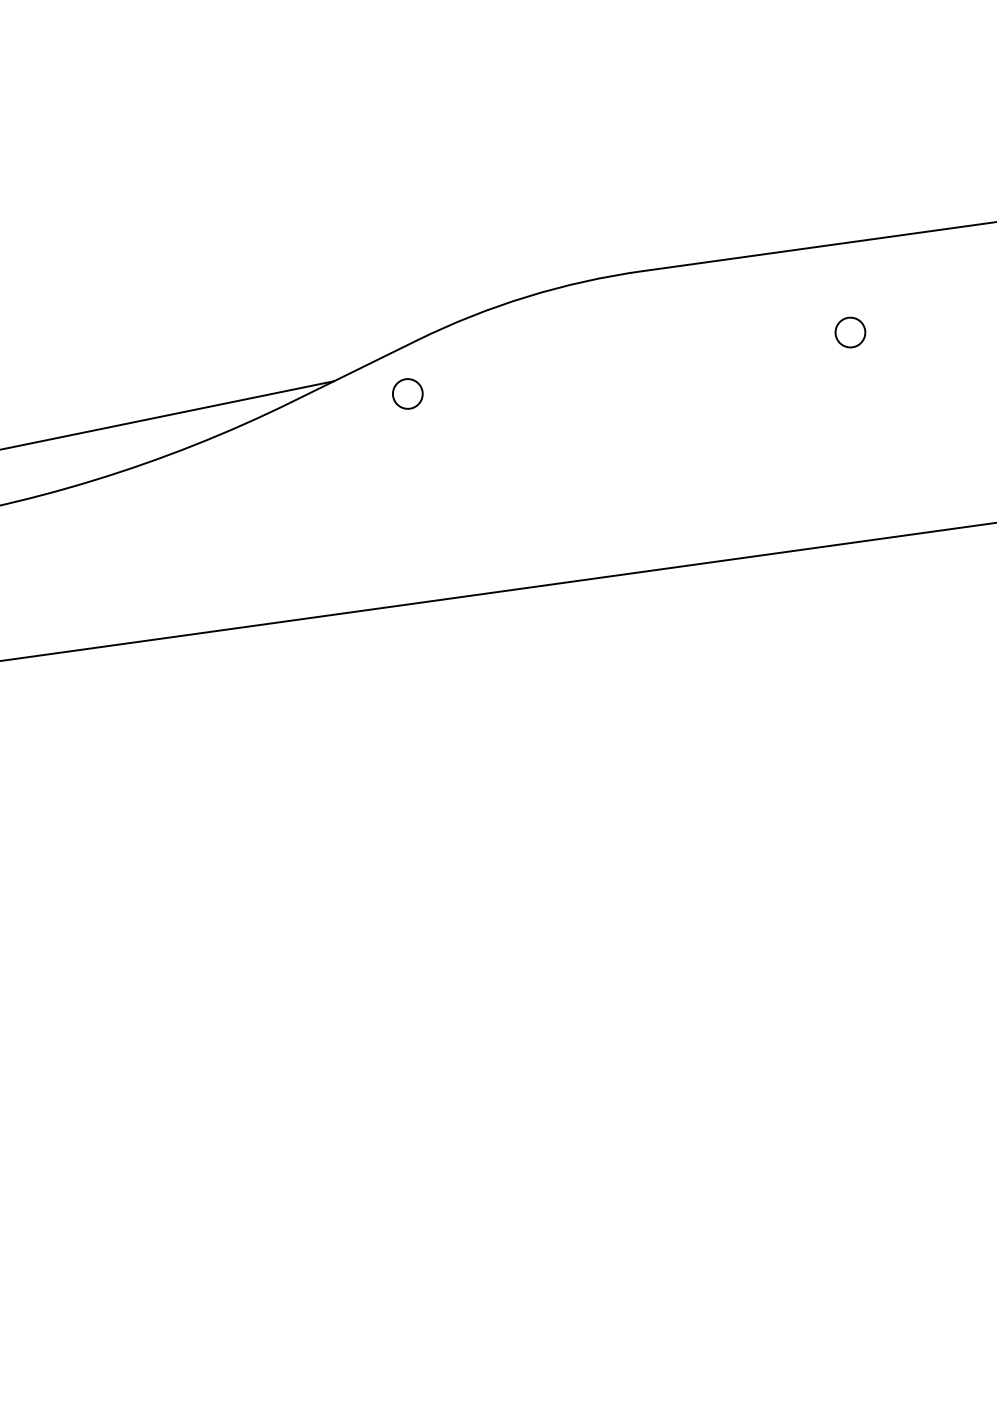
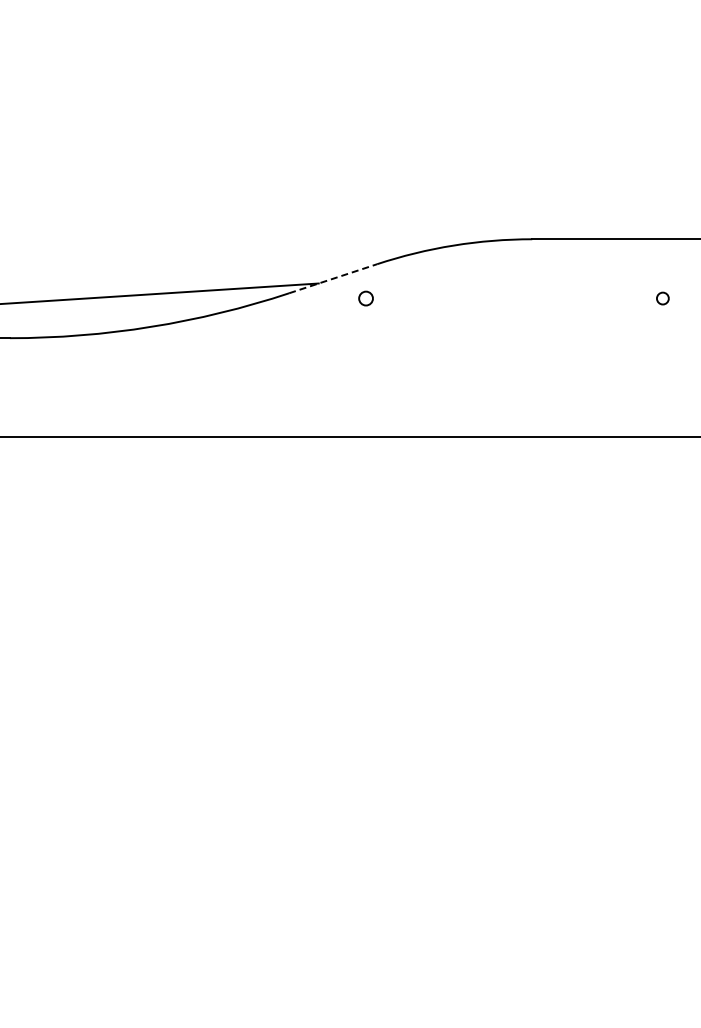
circle: (849, 332) -> (662, 298), size x0.6
line: (355, 370) -> (333, 278), solid -> dashed
circle: (406, 393) -> (365, 298), size x0.7

